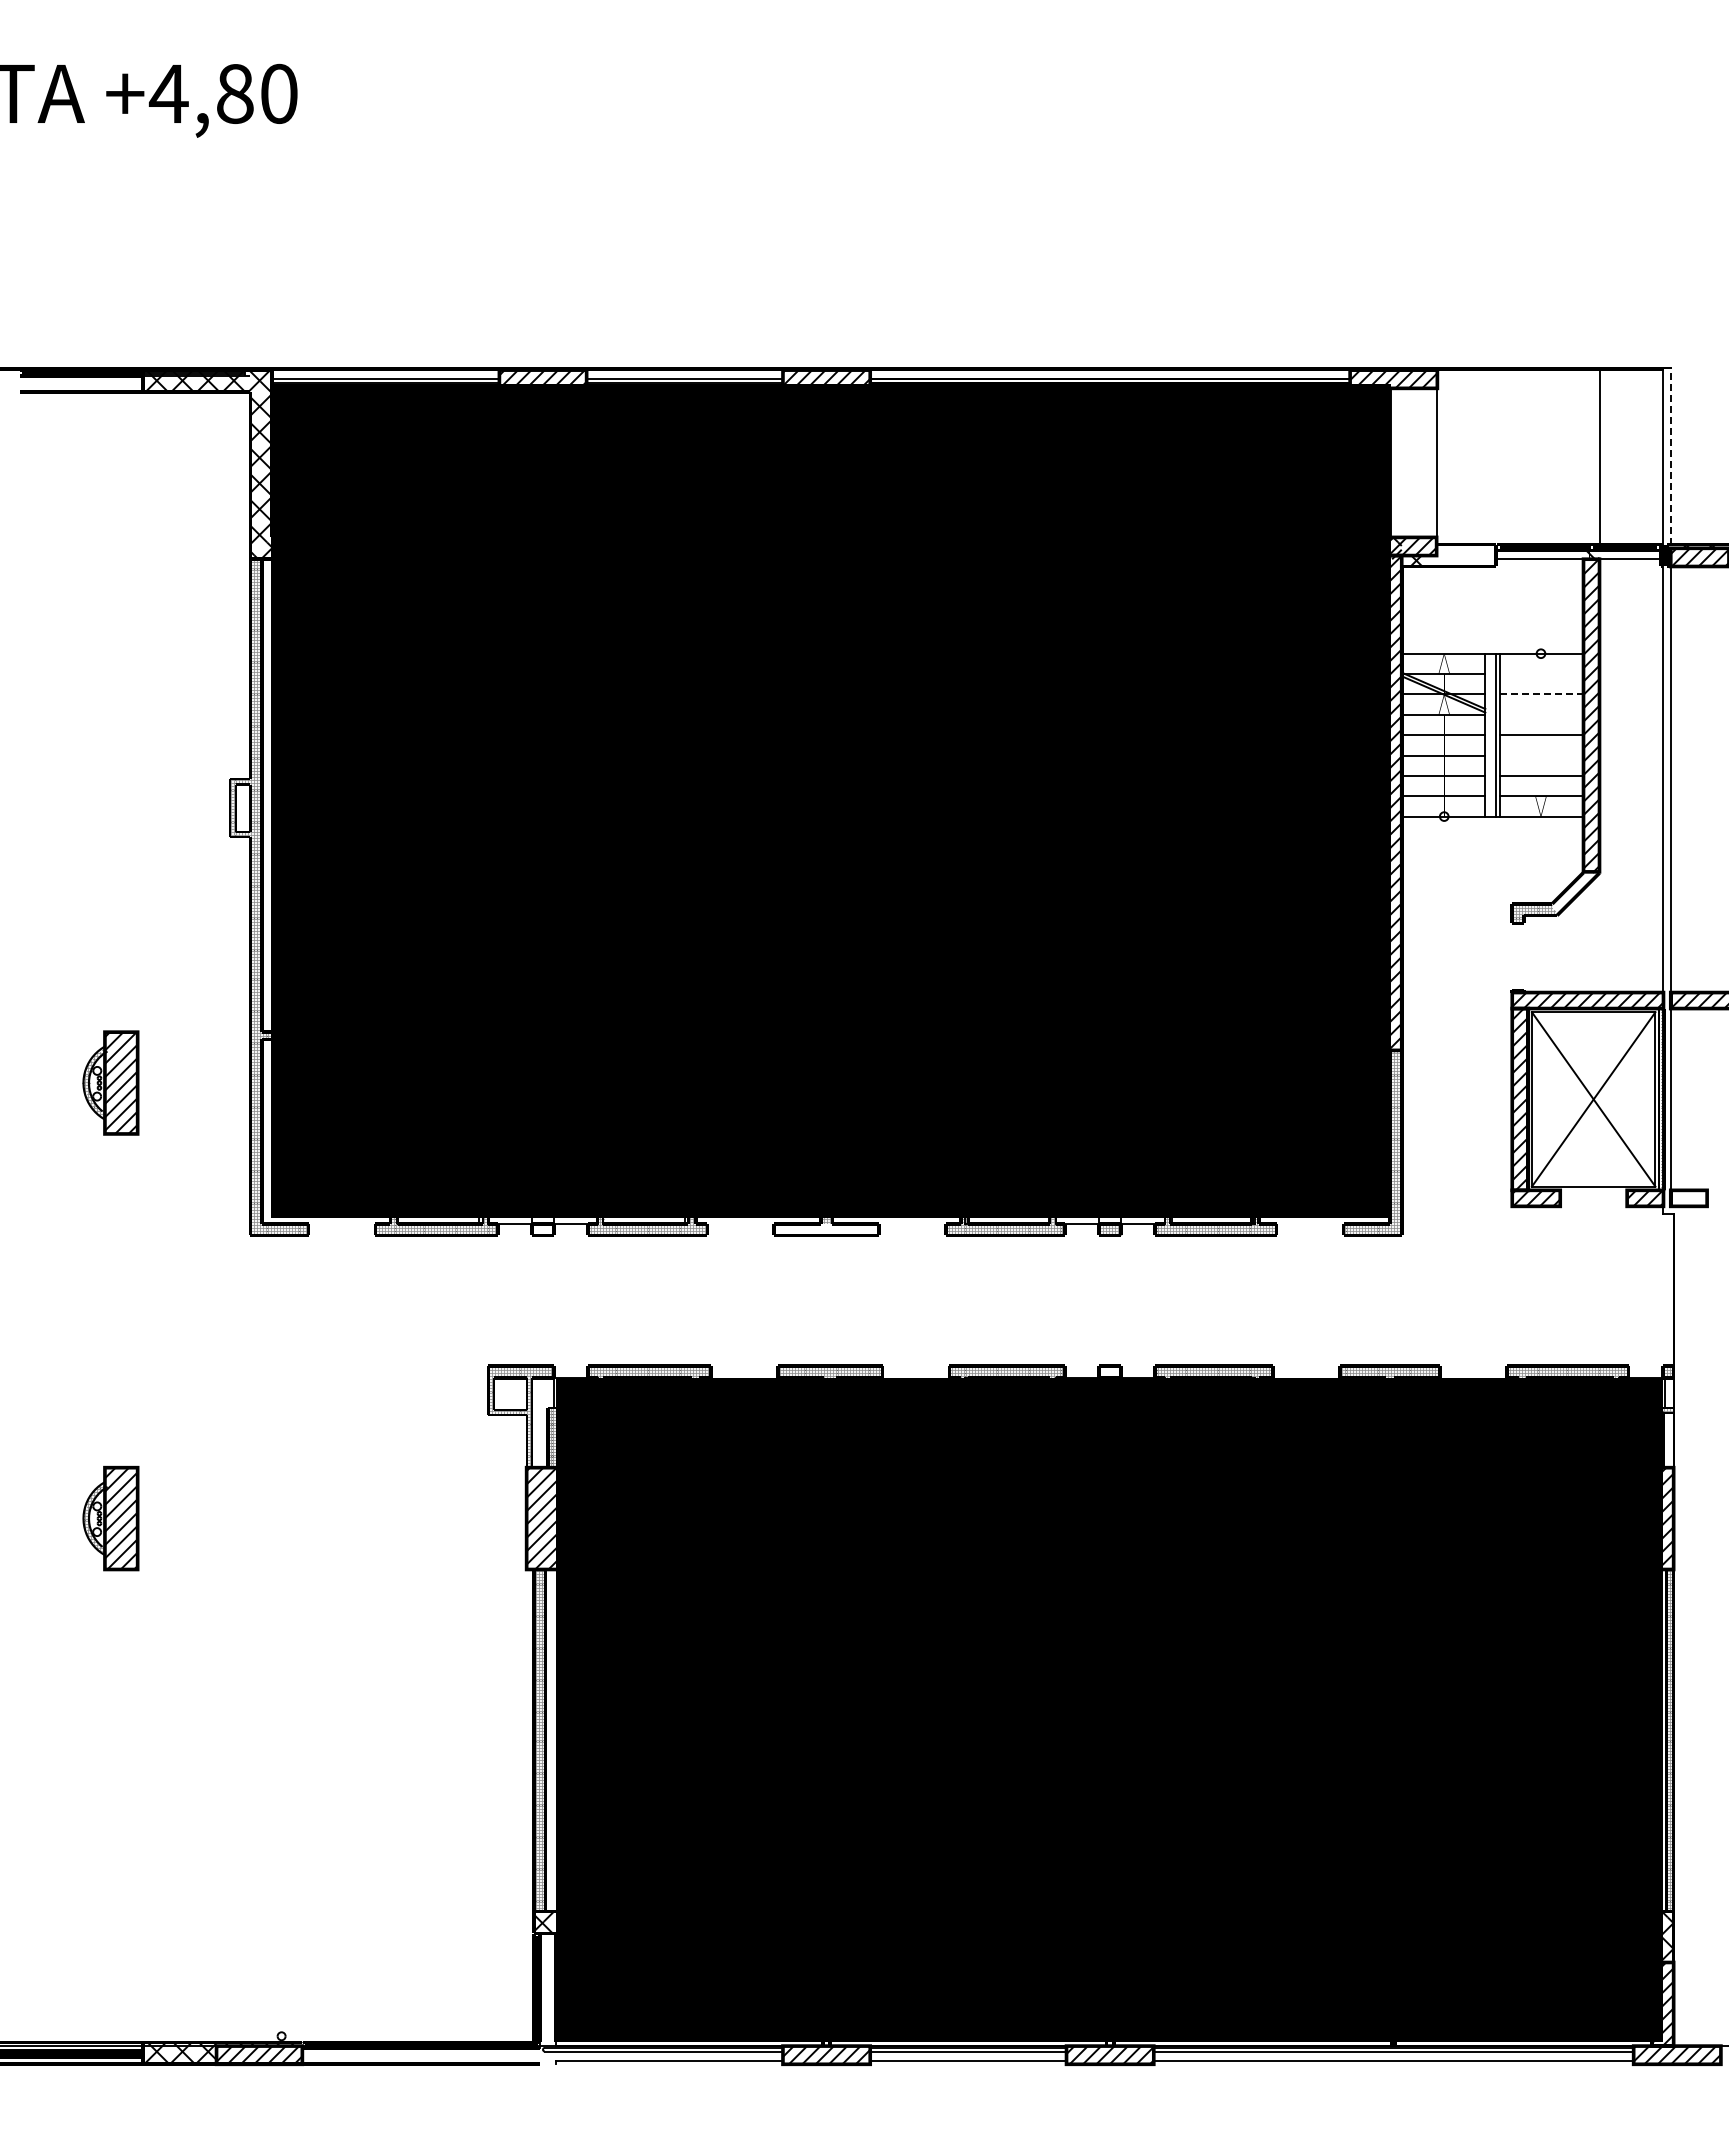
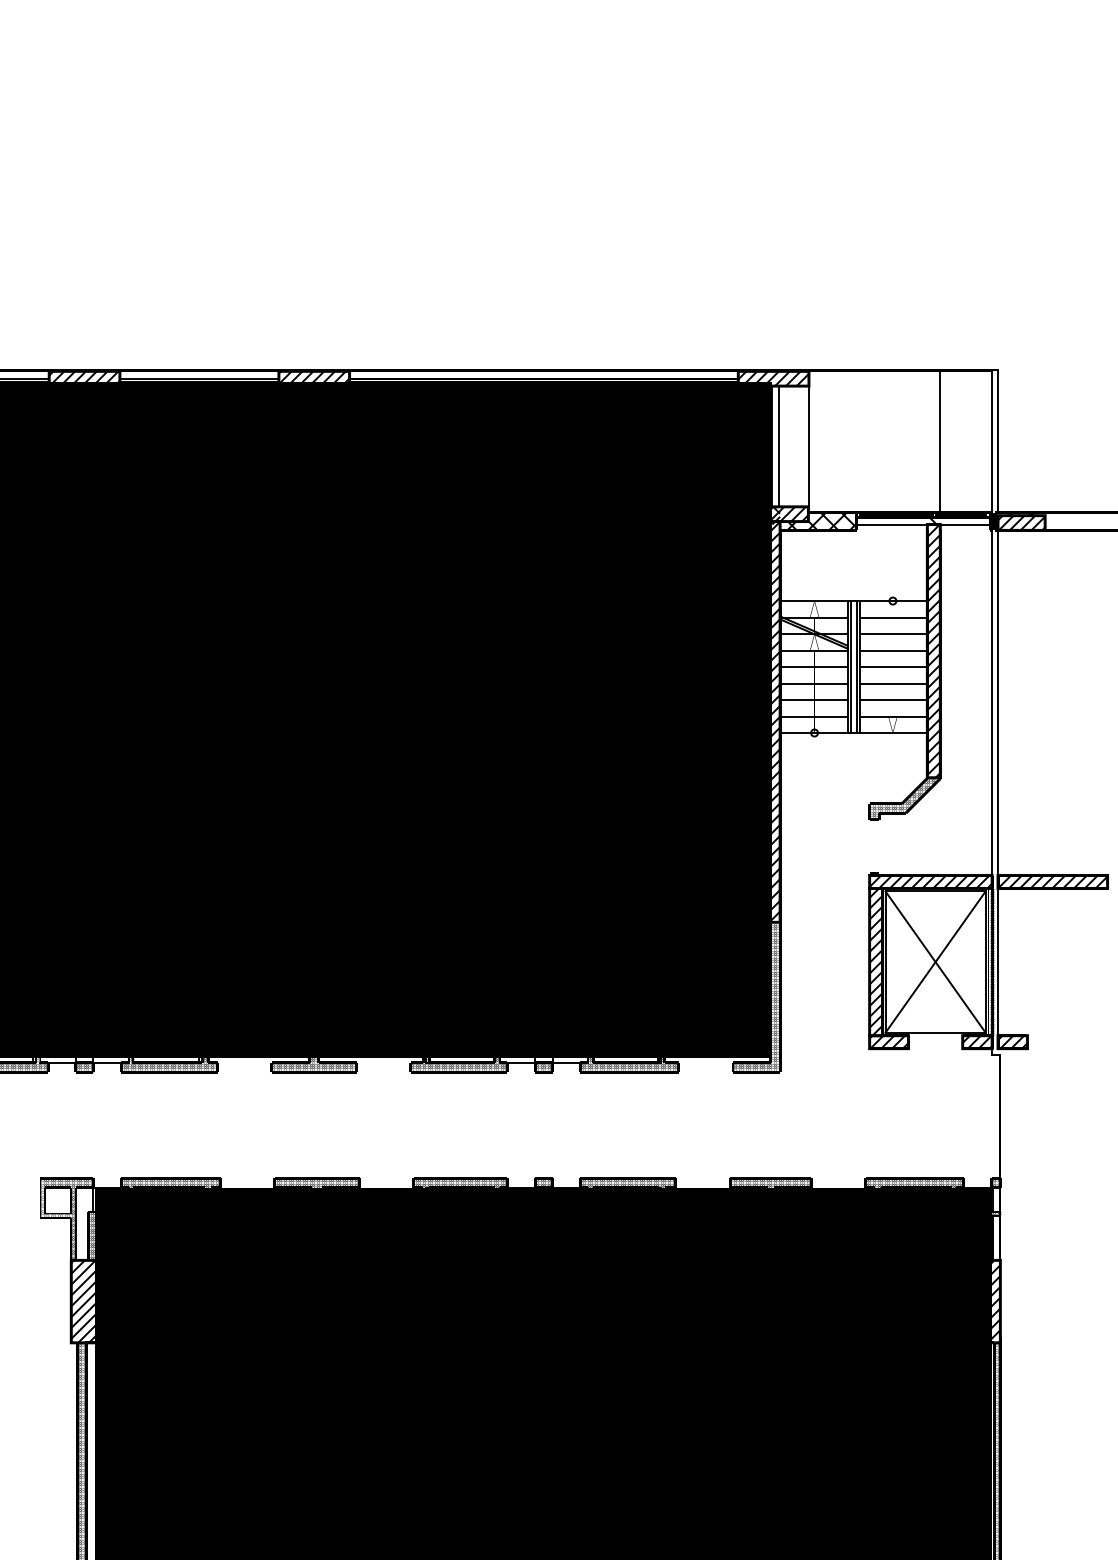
line: (1670, 455) -> (997, 440), dashed -> solid
line: (1400, 462) -> (779, 446), added
hatch: (1466, 555) -> (832, 521), added
line: (1541, 674) -> (893, 617), added
line: (1541, 694) -> (893, 634), dashed -> solid
line: (1541, 714) -> (893, 650), added
line: (1488, 734) -> (850, 666), added
line: (1541, 755) -> (893, 683), added
hatch: (1573, 892) -> (919, 794), added
hatch: (1688, 1198) -> (1012, 1042), added
hatch: (543, 1228) -> (84, 1066), added
hatch: (825, 1228) -> (313, 1066), added
hatch: (1110, 1371) -> (544, 1182), added

